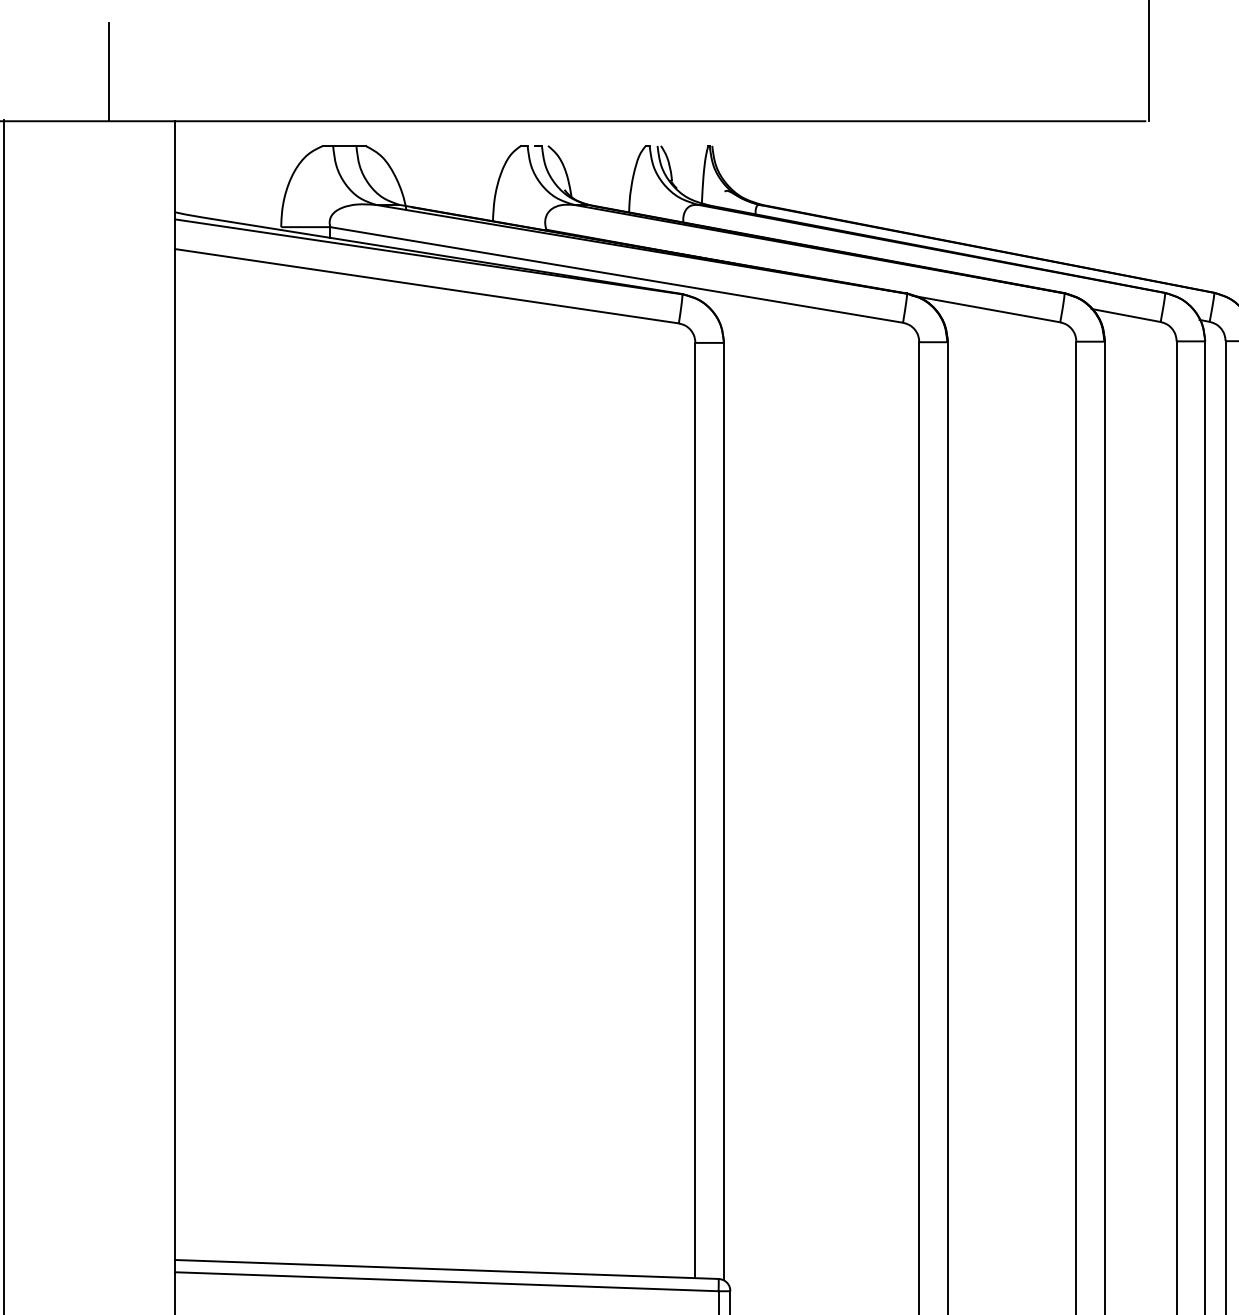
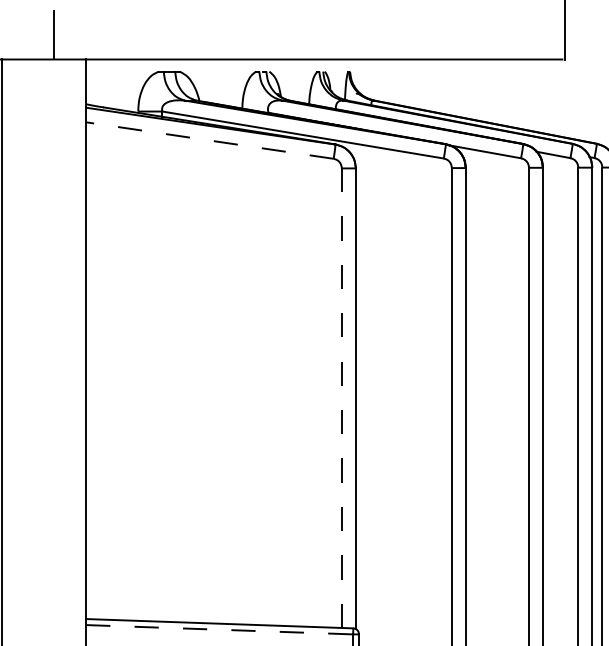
line: (426, 286) -> (209, 140), solid -> dashed
line: (694, 811) -> (341, 398), solid -> dashed
line: (446, 1281) -> (219, 629), solid -> dashed

